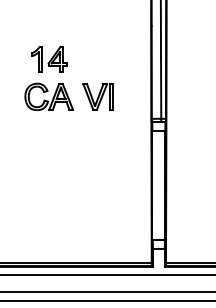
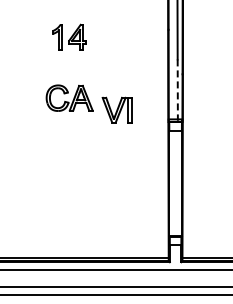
part: (49, 58) -> (69, 36), moved
line: (160, 88) -> (177, 90), solid -> dashed
part: (97, 96) -> (116, 109), moved

